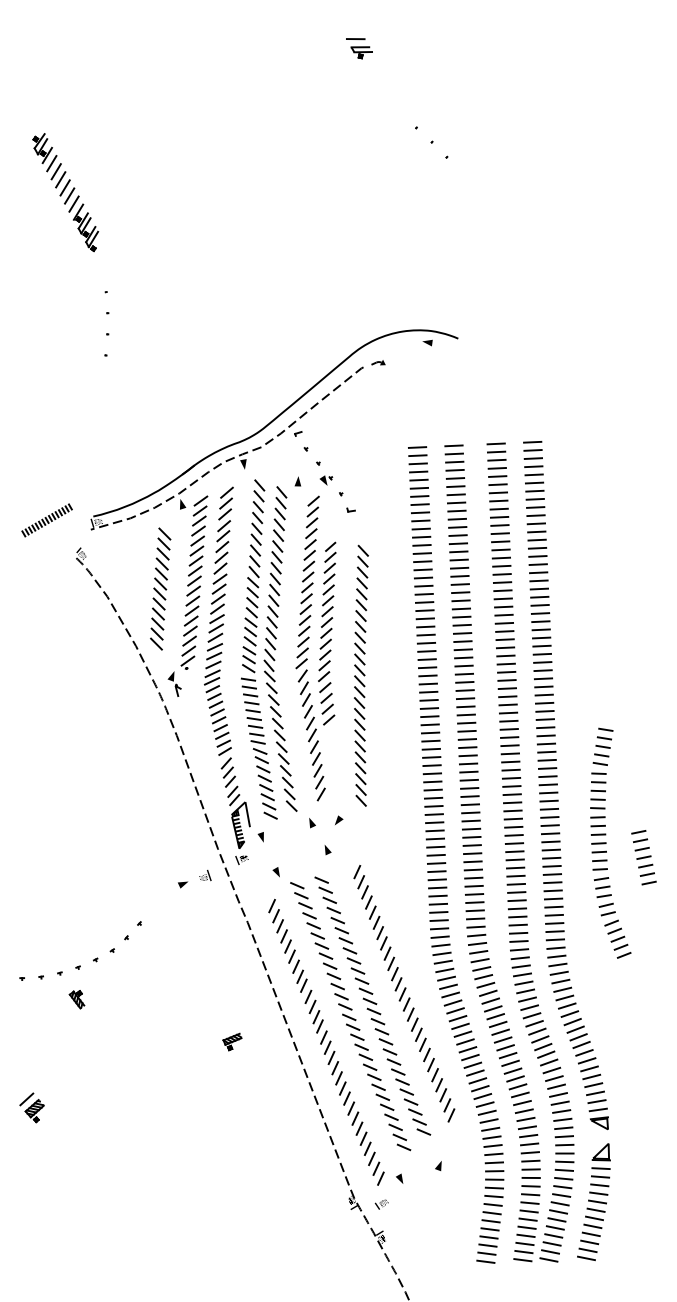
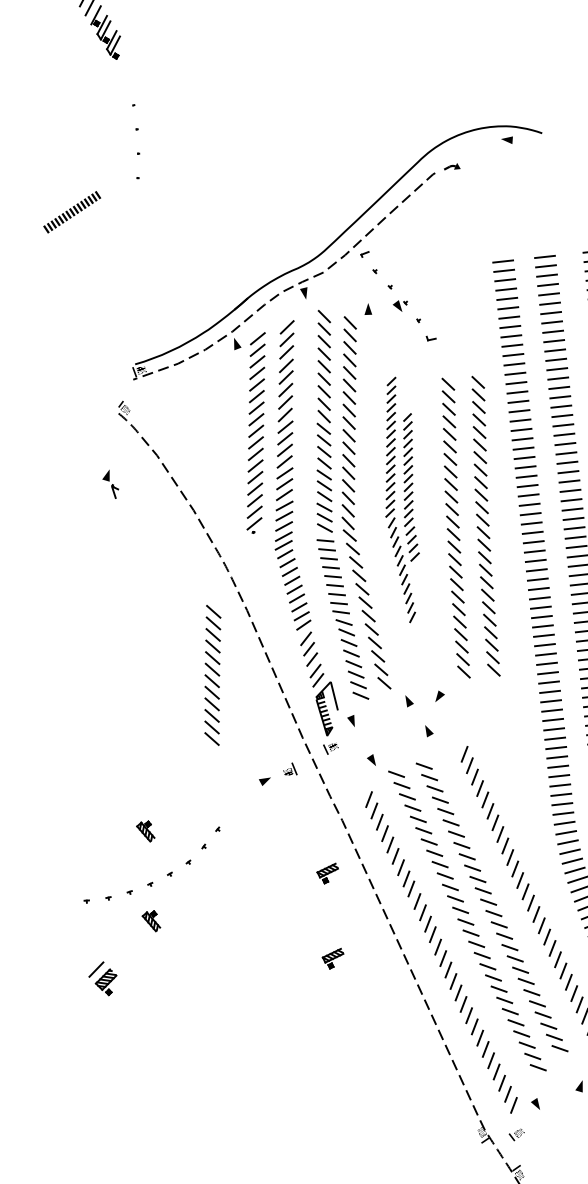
part: (46, 520) -> (71, 212), moved
part: (160, 588) -> (212, 674), moved
part: (315, 648) -> (400, 500), size x0.7
part: (387, 675) -> (485, 525), added
part: (174, 683) -> (110, 483), moved
part: (76, 921) -> (145, 831), added
part: (232, 967) -> (327, 873), added
part: (31, 1107) -> (102, 978), moved

